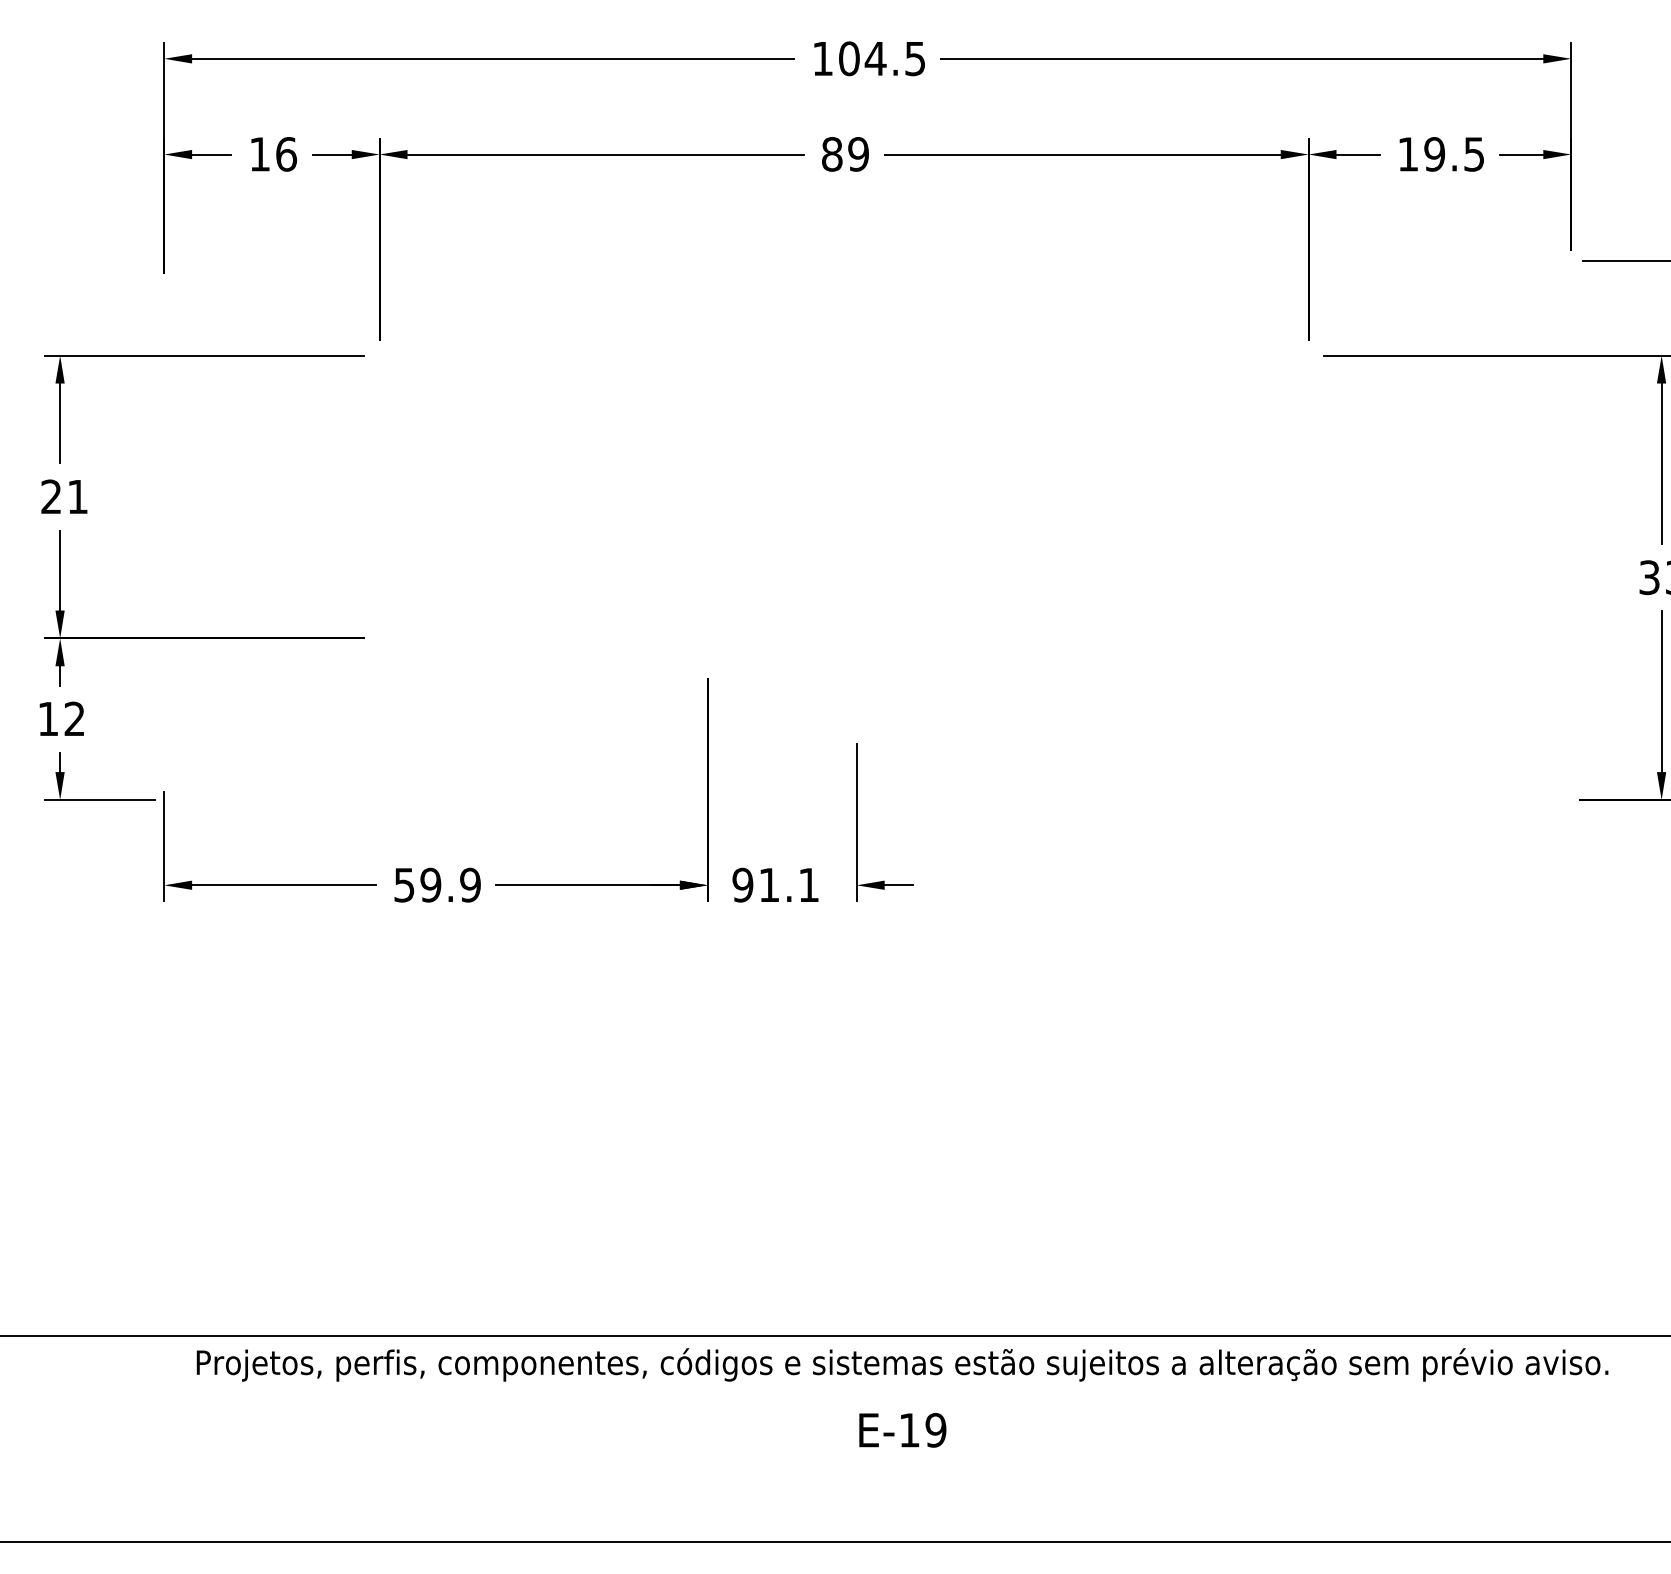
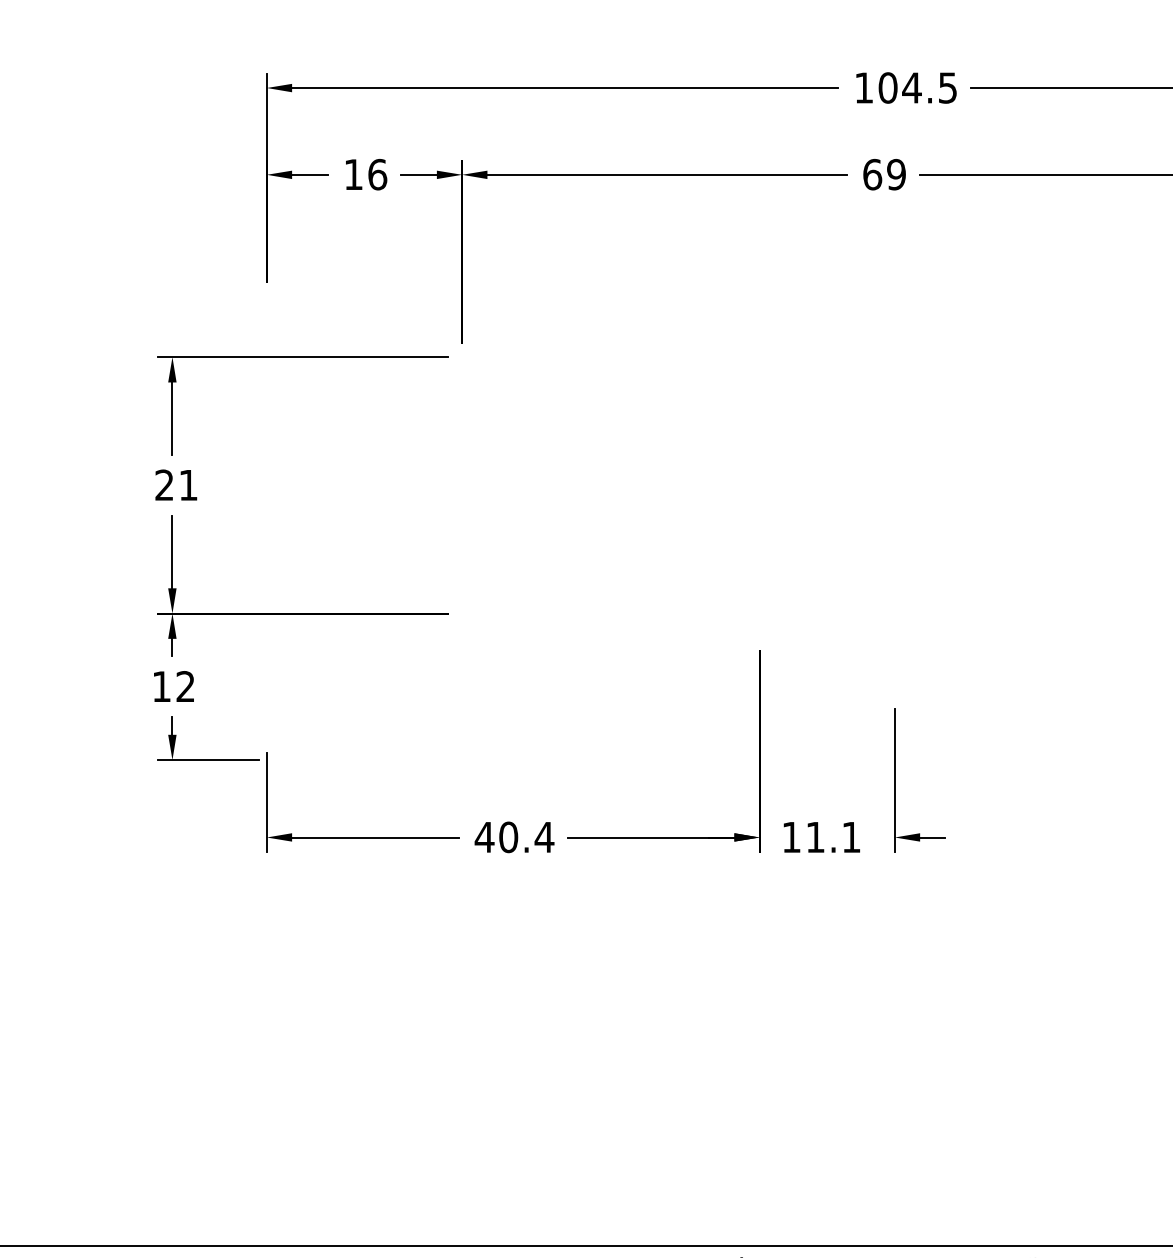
text: (832, 154) -> (872, 174), 89 -> 69
text: (437, 884) -> (514, 836), 59.9 -> 40.4
text: (742, 884) -> (791, 836), 91.1 -> 11.1

